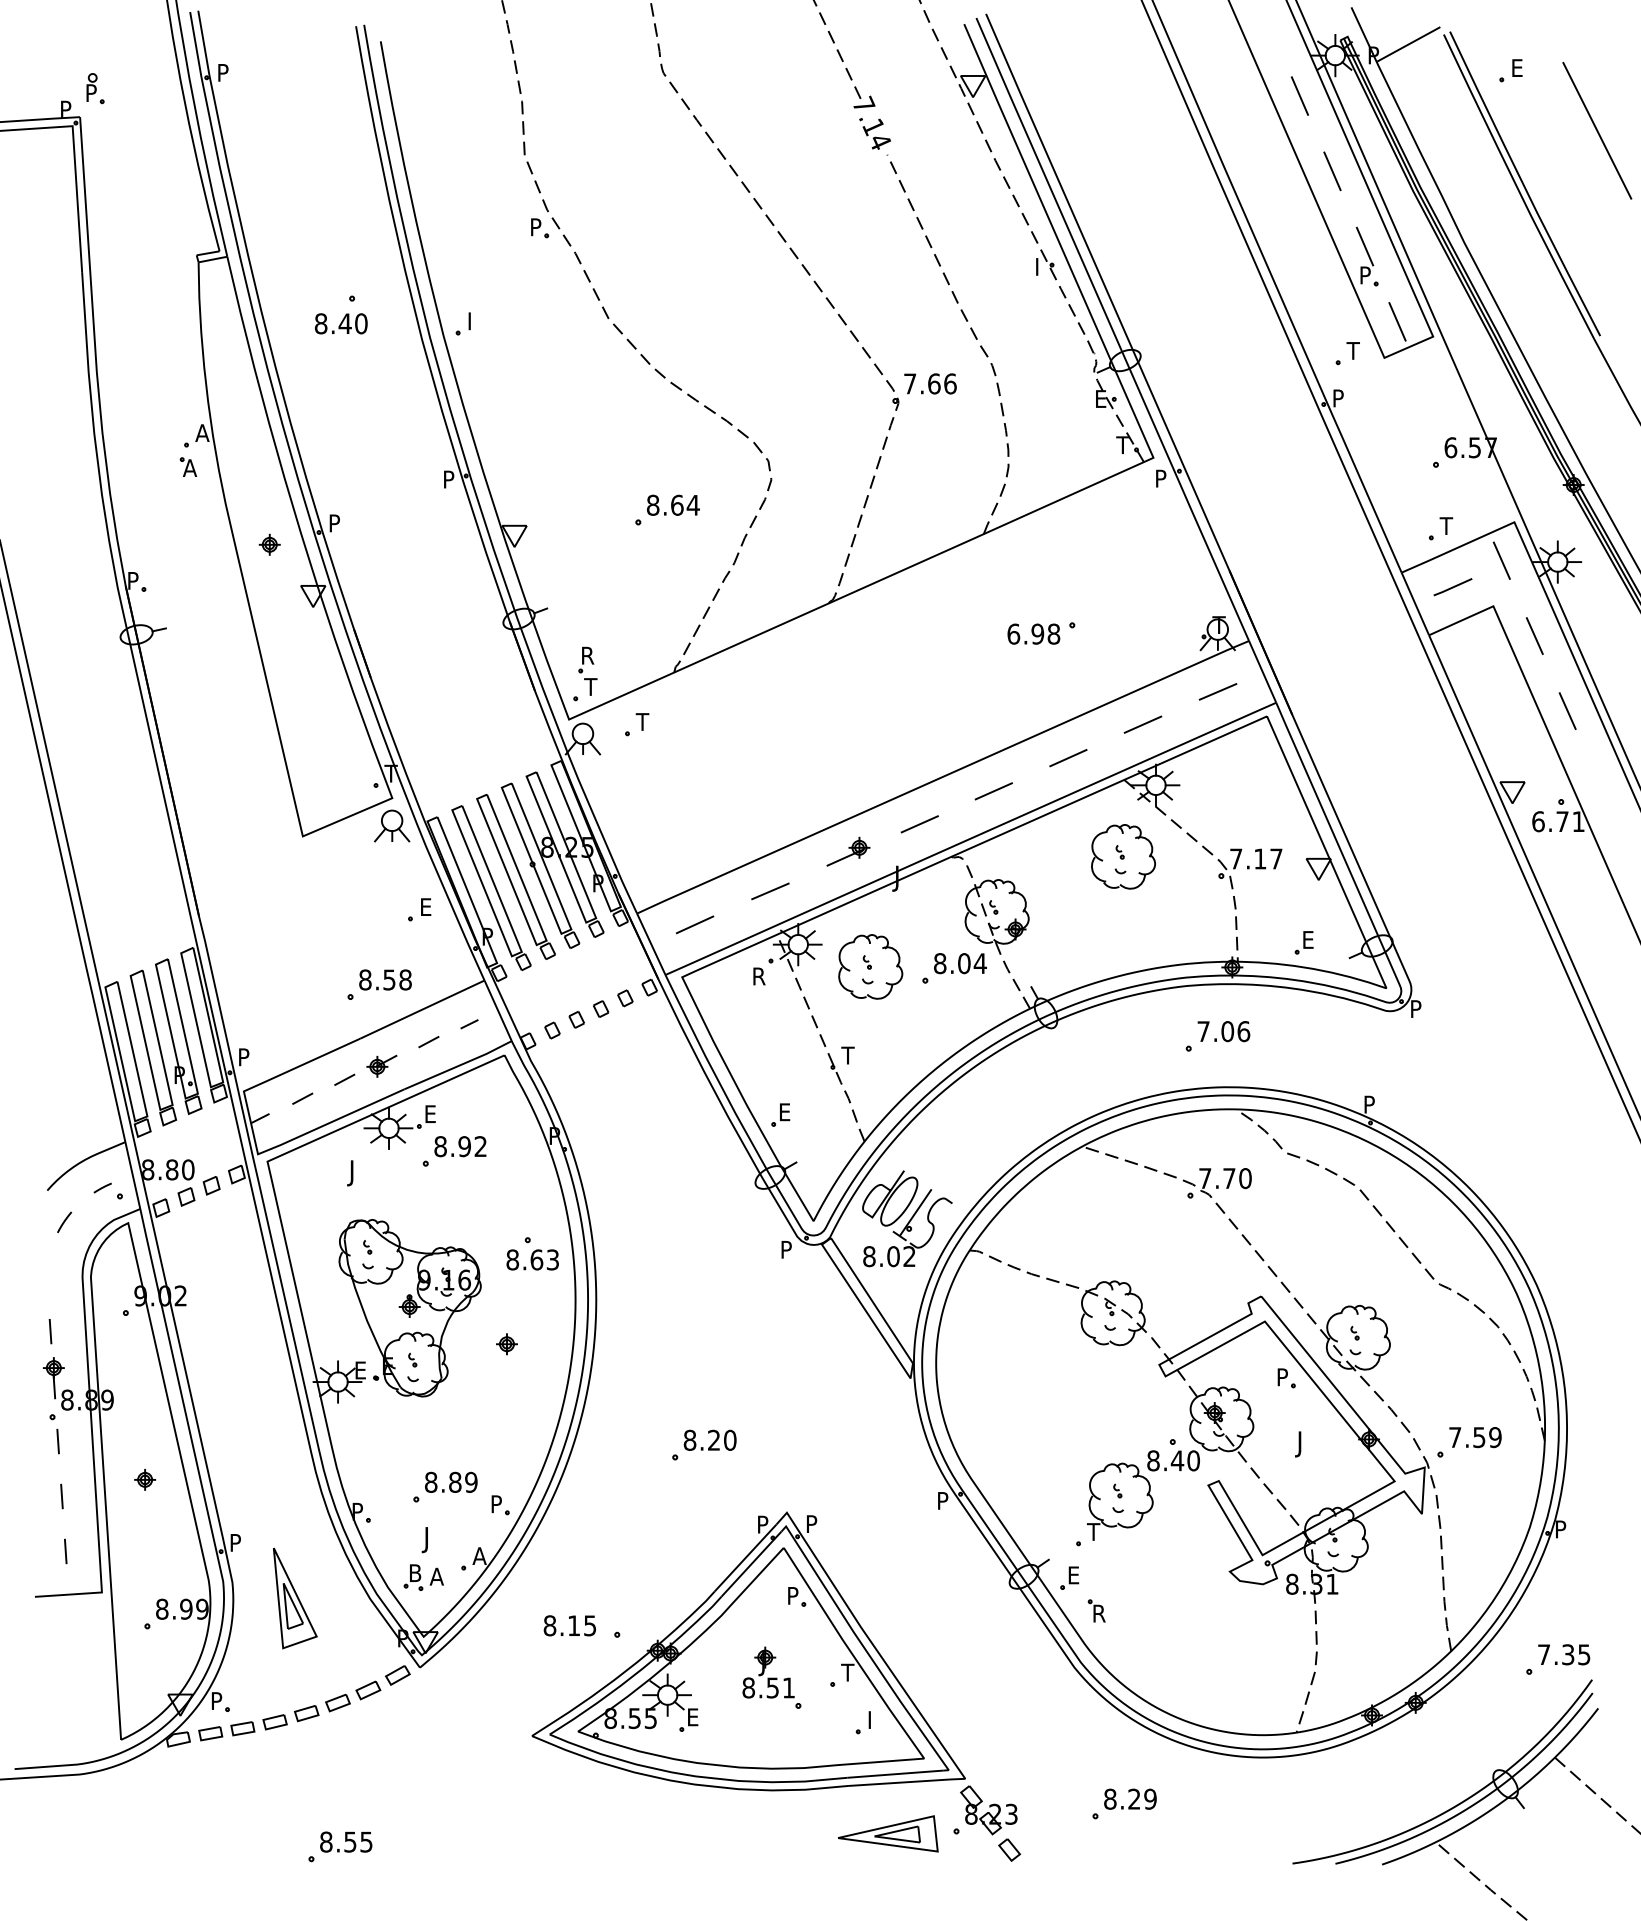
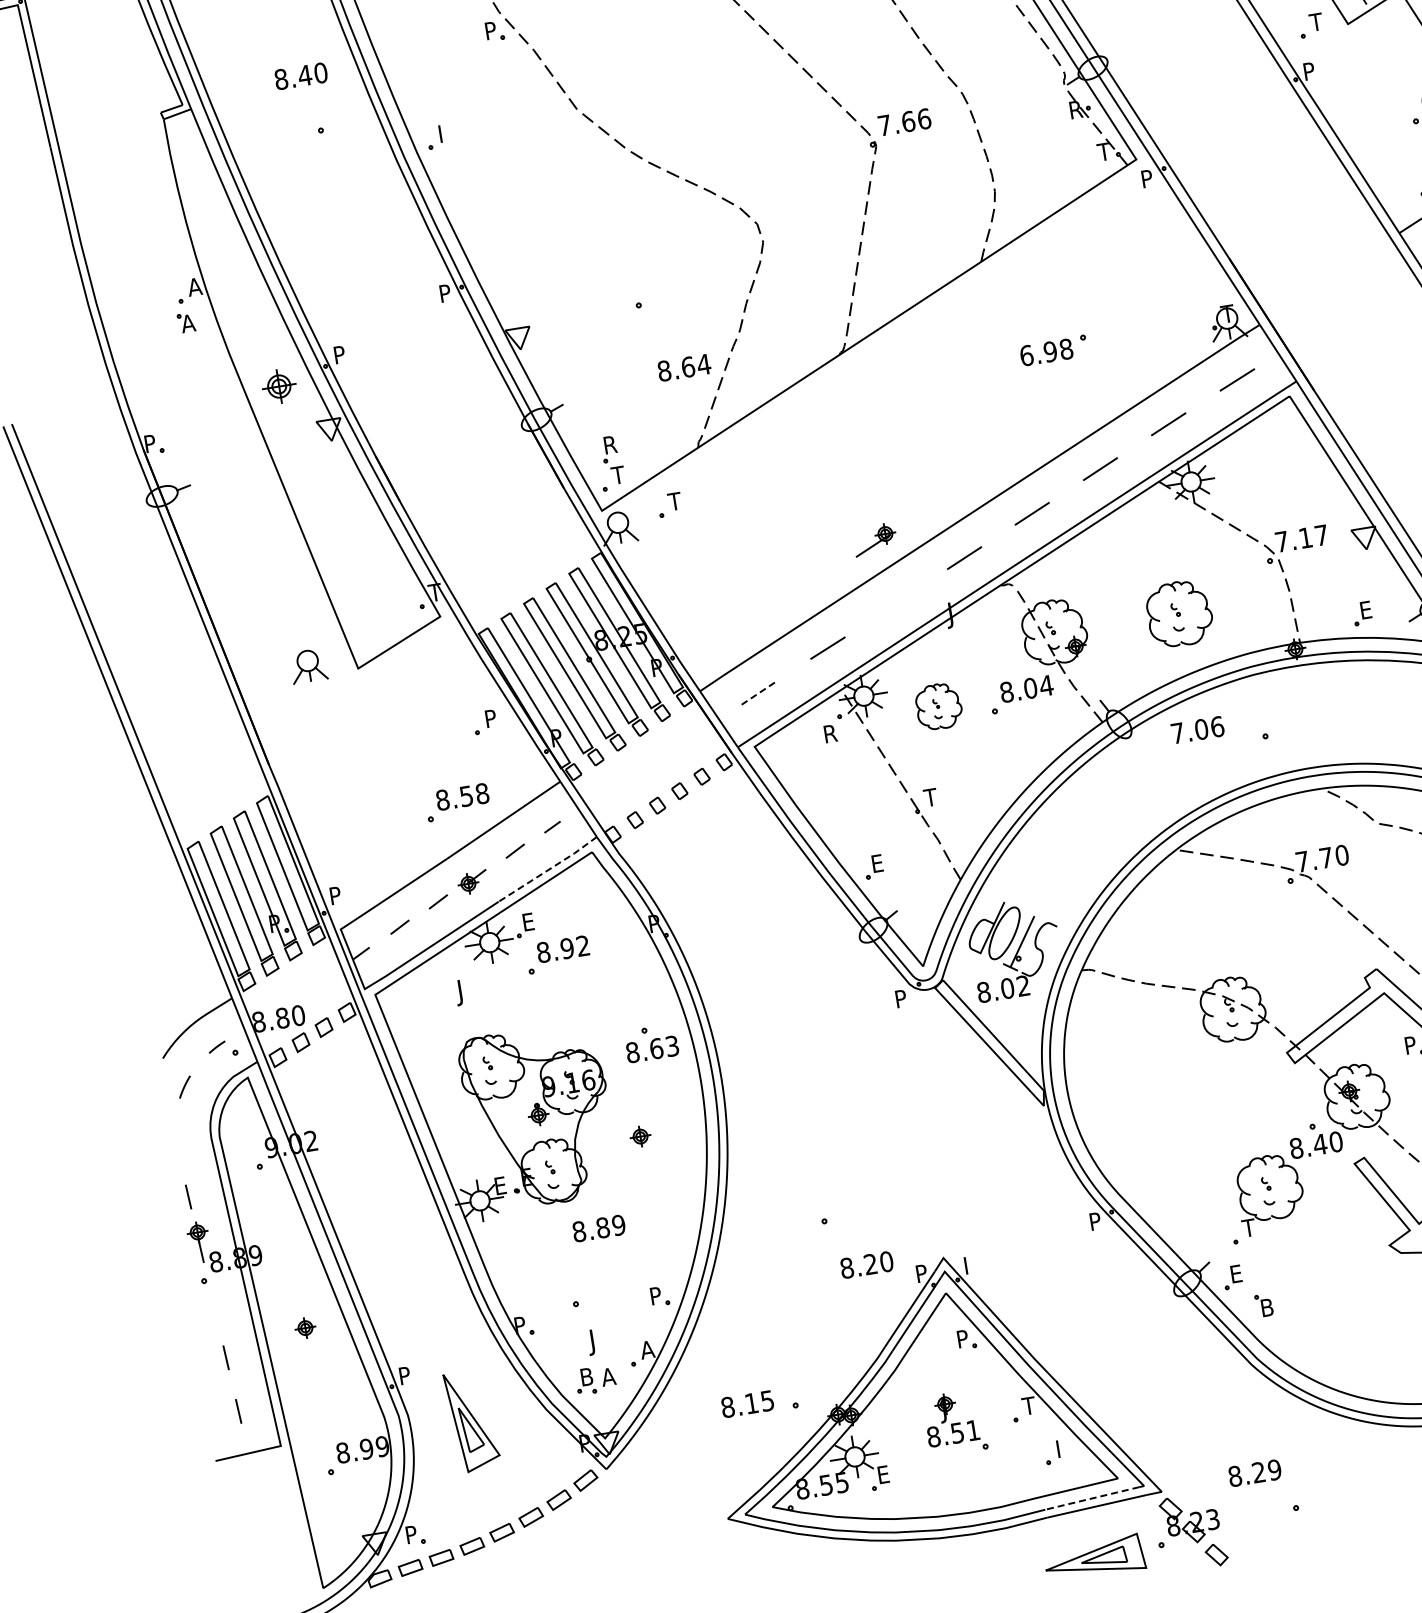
text: (341, 323) -> (301, 75), moved
text: (1103, 398) -> (1077, 109), E -> R
text: (673, 504) -> (684, 366), moved
part: (269, 544) -> (278, 386), size x1.6
part: (392, 825) -> (308, 665), moved
part: (848, 851) -> (875, 539), moved
part: (1123, 856) -> (1179, 613), moved
text: (427, 906) -> (492, 717), E -> P
line: (695, 924) -> (759, 692), solid -> dashed
part: (870, 966) -> (938, 706), size x0.7
text: (1223, 1031) -> (1197, 730), moved
line: (459, 1065) -> (549, 869), solid -> dashed
text: (709, 1439) -> (866, 1264), moved
line: (57, 1441) -> (212, 1304), removed
text: (451, 1481) -> (599, 1227), moved
text: (813, 1520) -> (970, 1261), P -> I
text: (1100, 1613) -> (1268, 1307), R -> B
line: (895, 1774) -> (1092, 1498), solid -> dashed
text: (1130, 1798) -> (1254, 1472), moved

